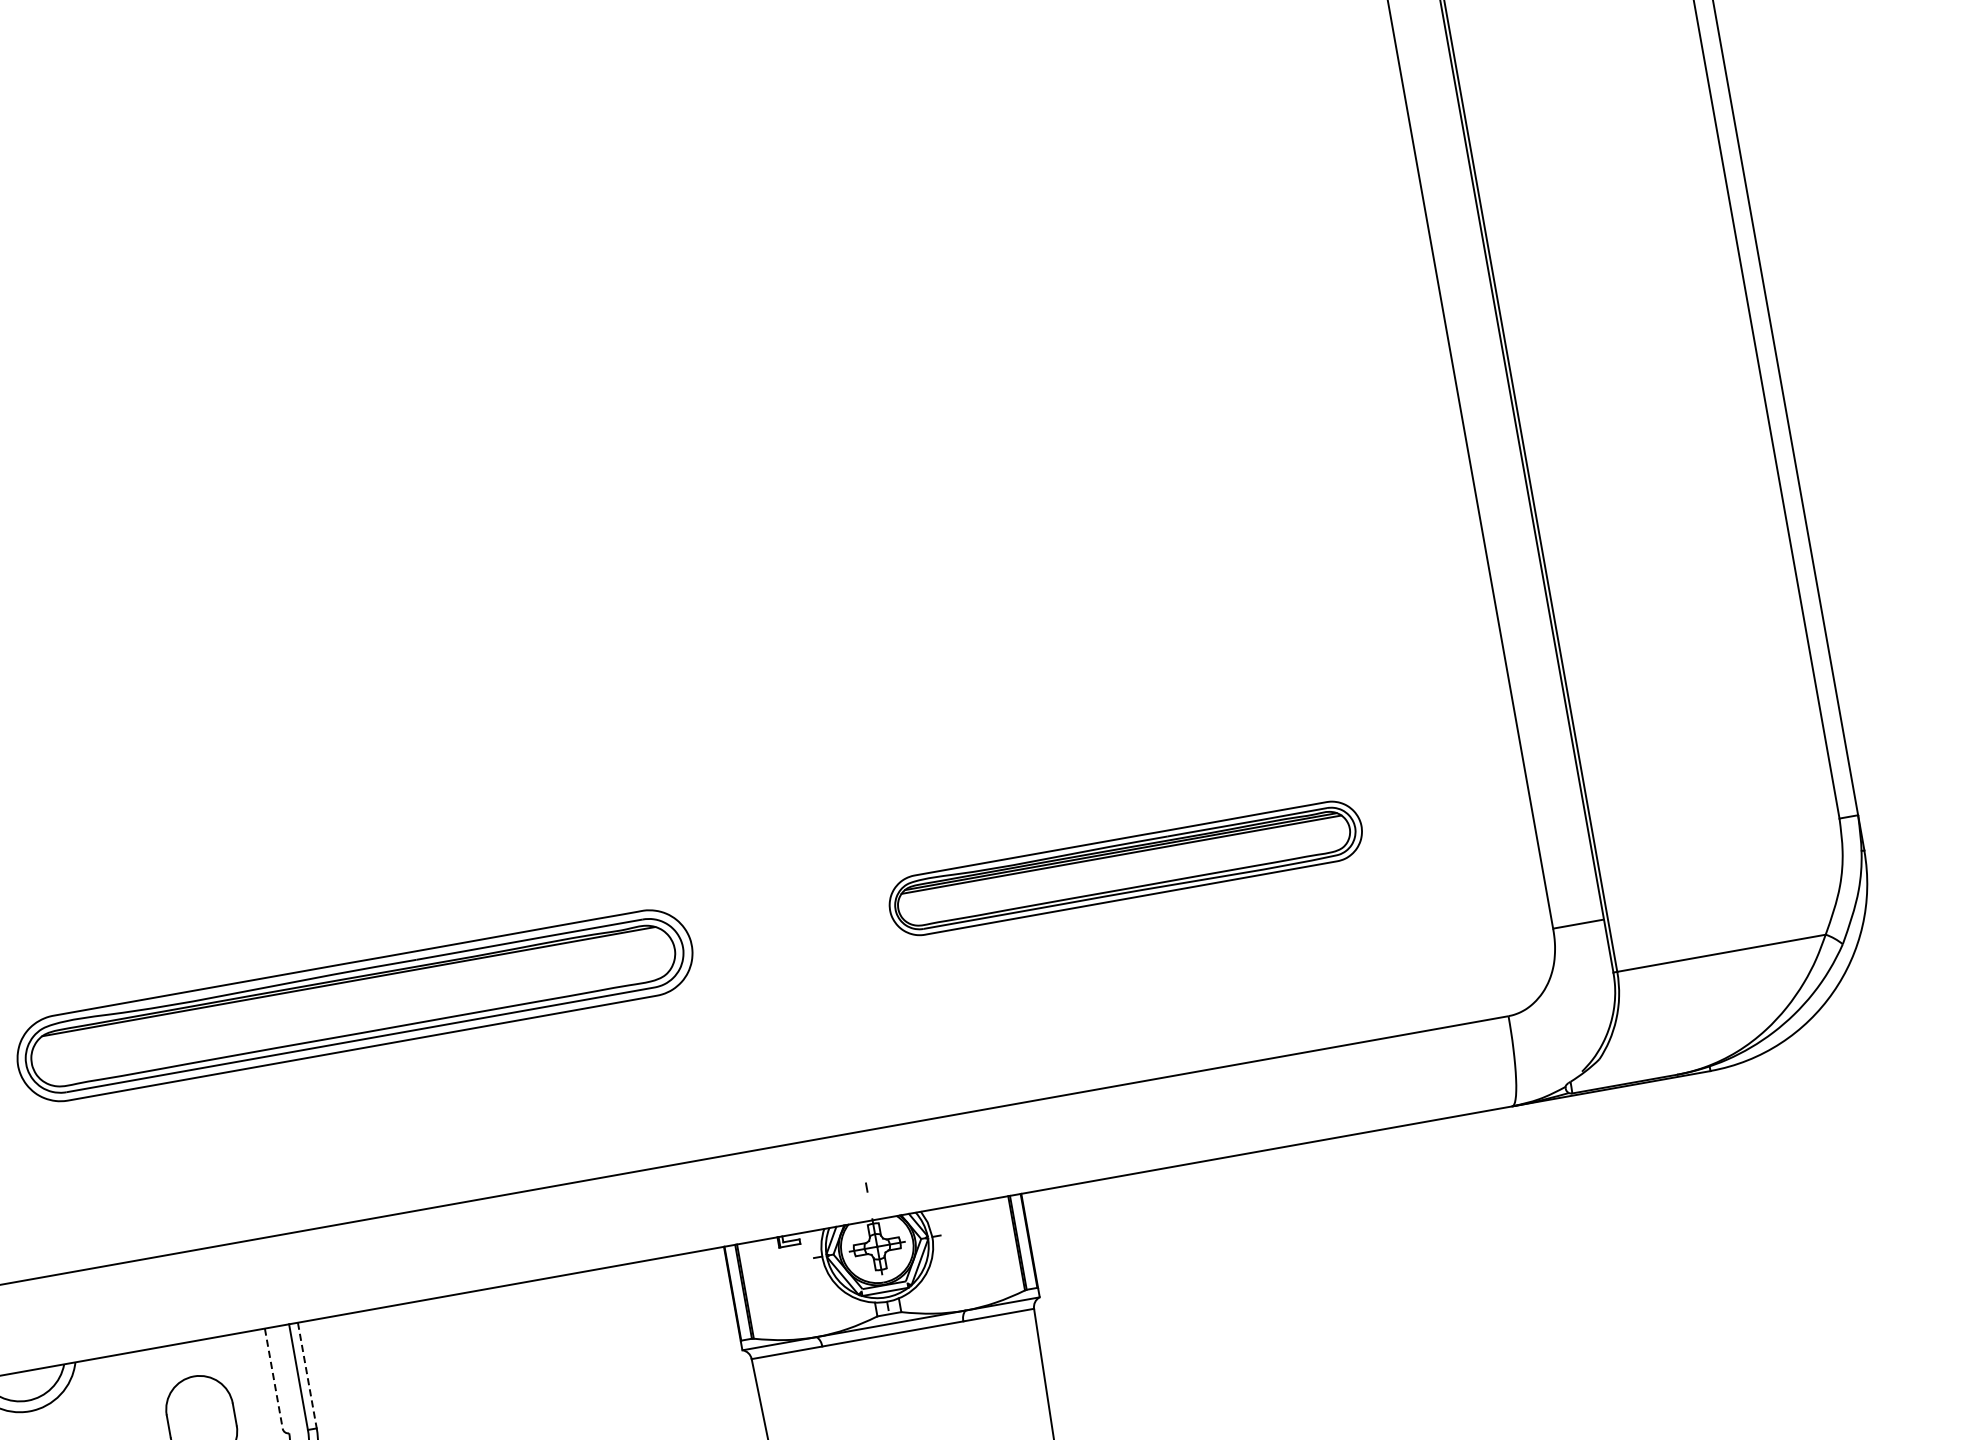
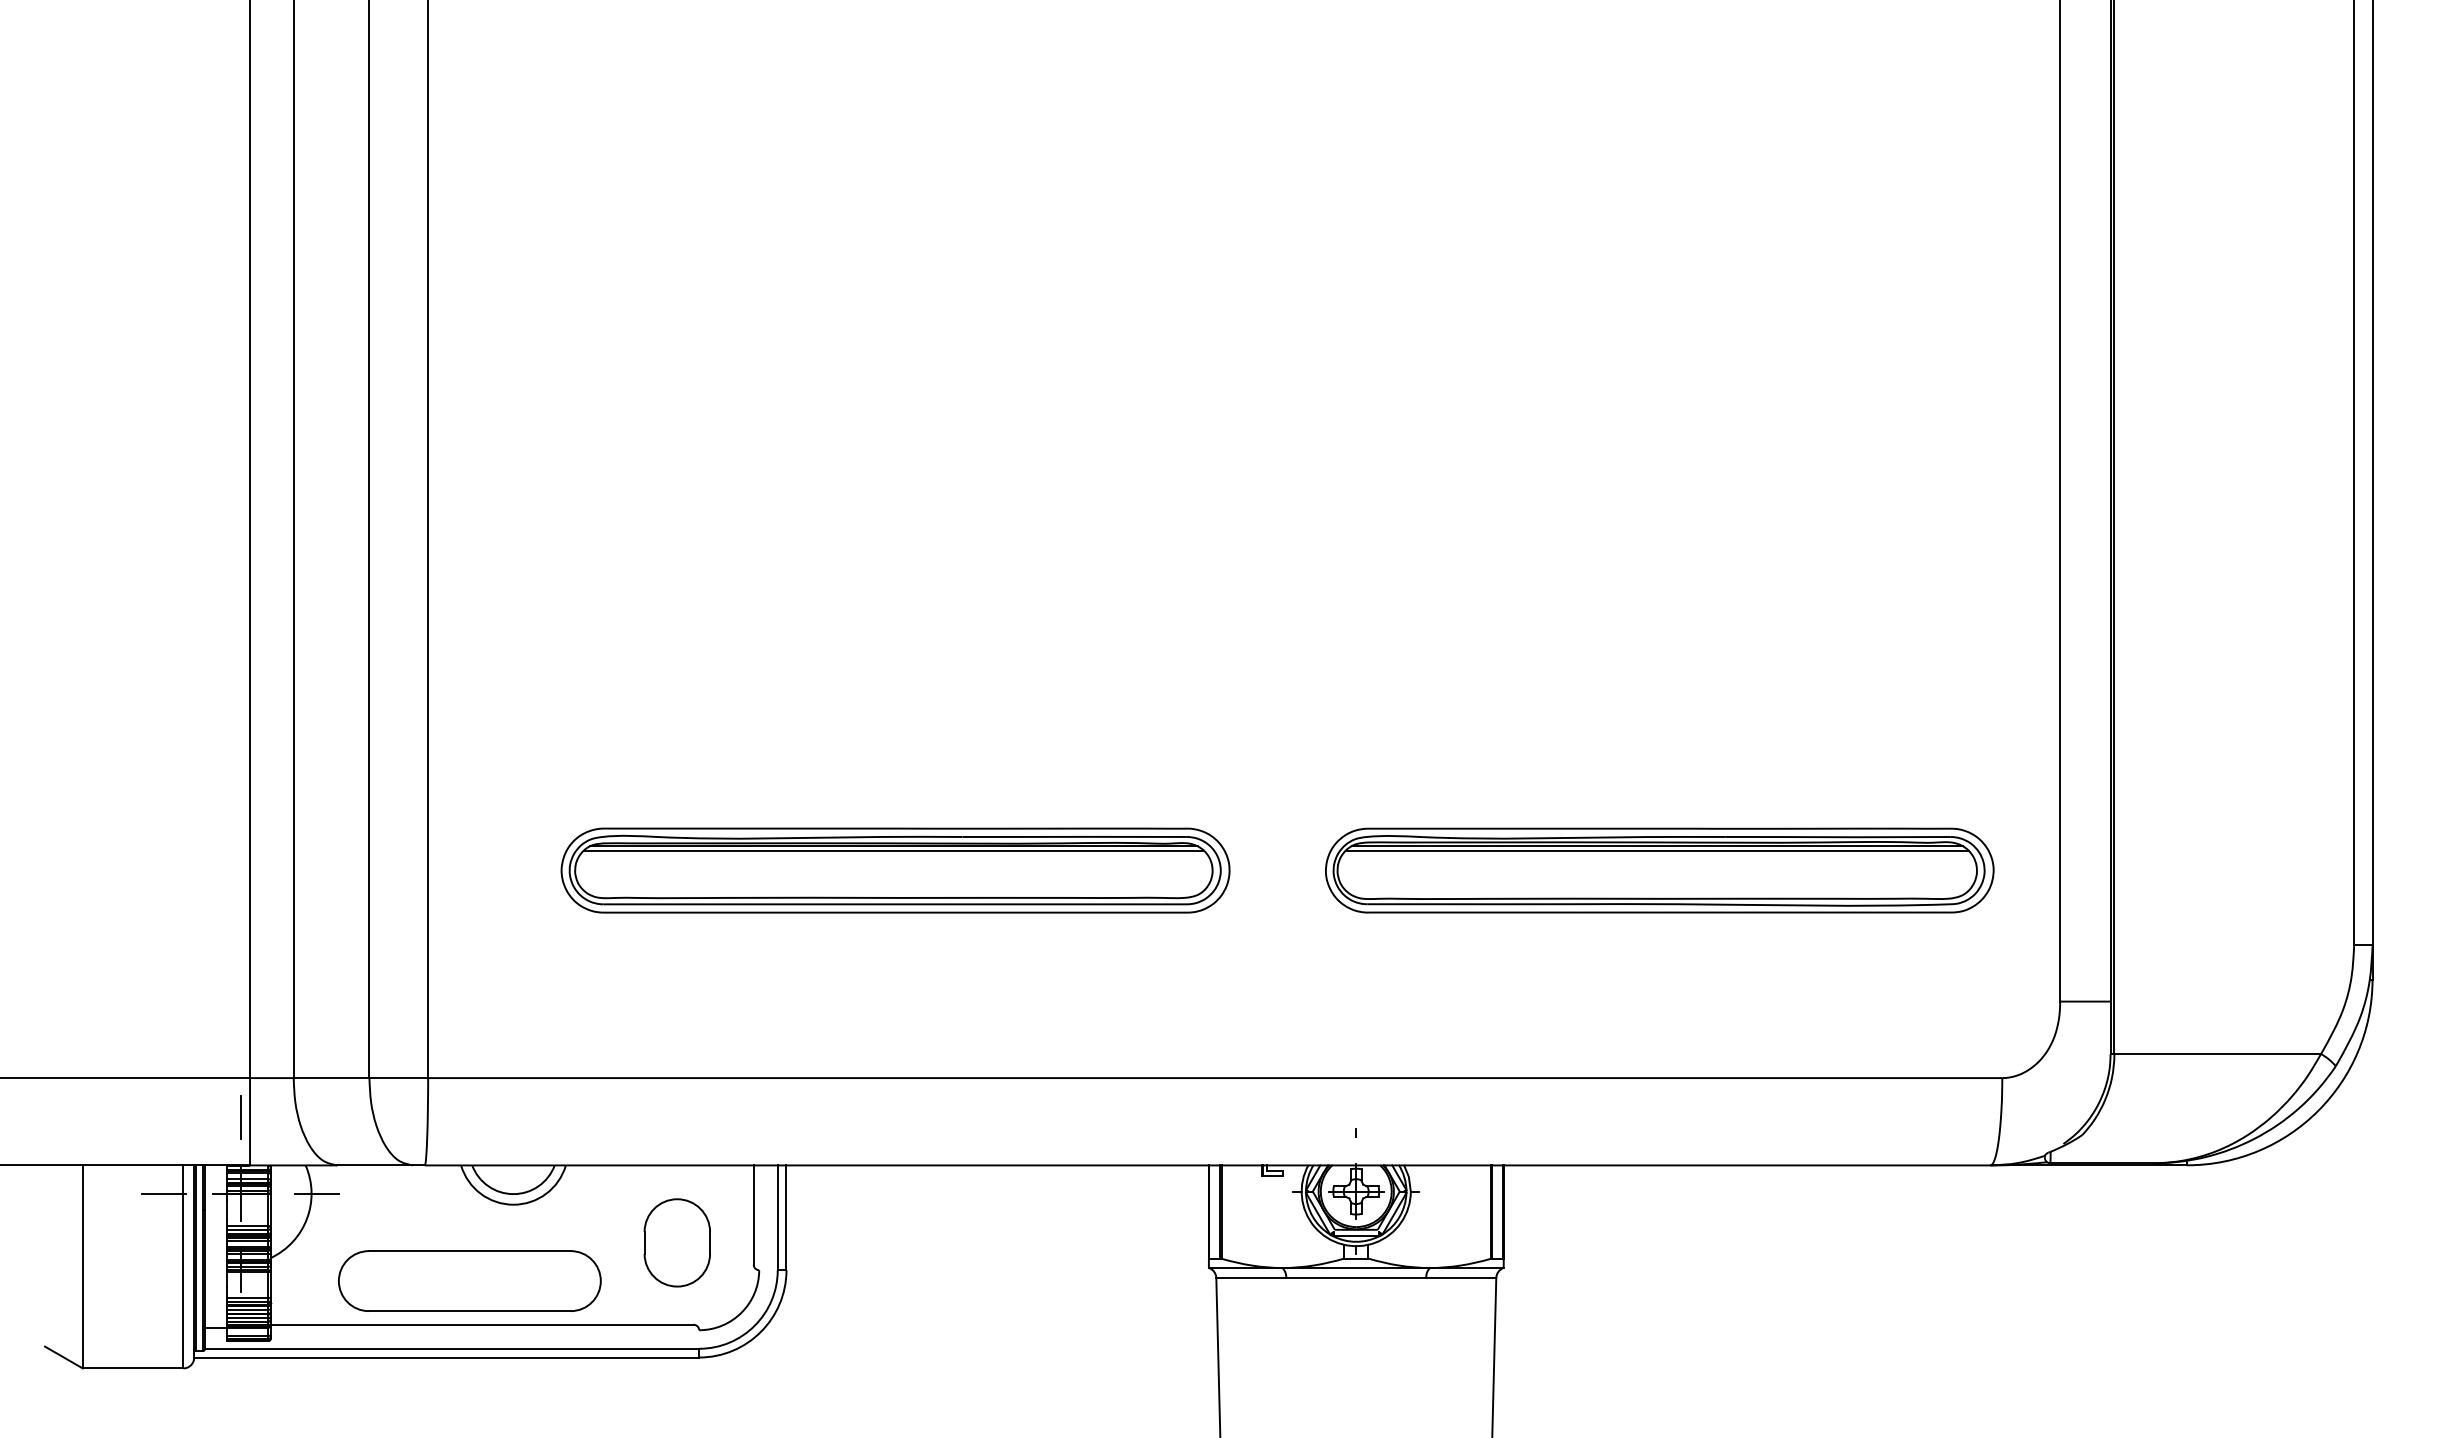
part: (1125, 868) -> (1659, 870), size x1.43
line: (349, 985) -> (893, 850), added
line: (307, 1376) -> (786, 1218), dashed -> solid
line: (273, 1379) -> (753, 1215), dashed -> solid

